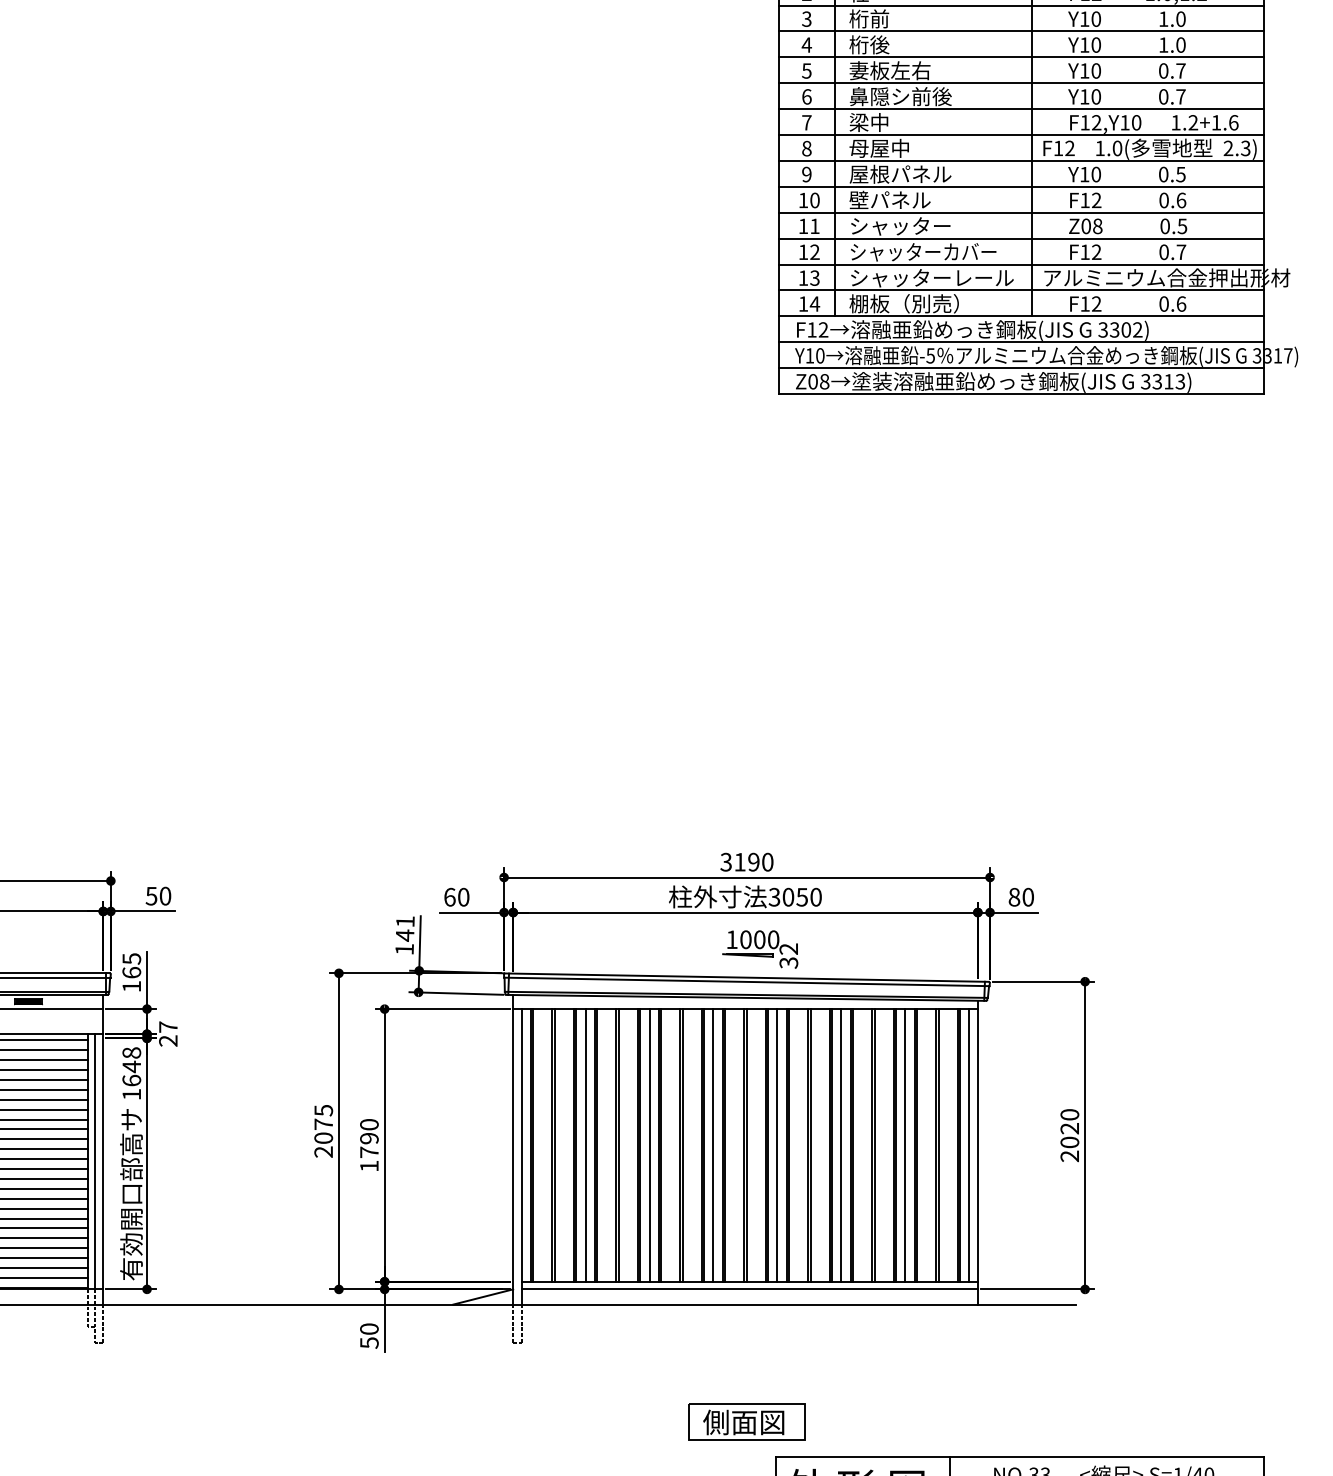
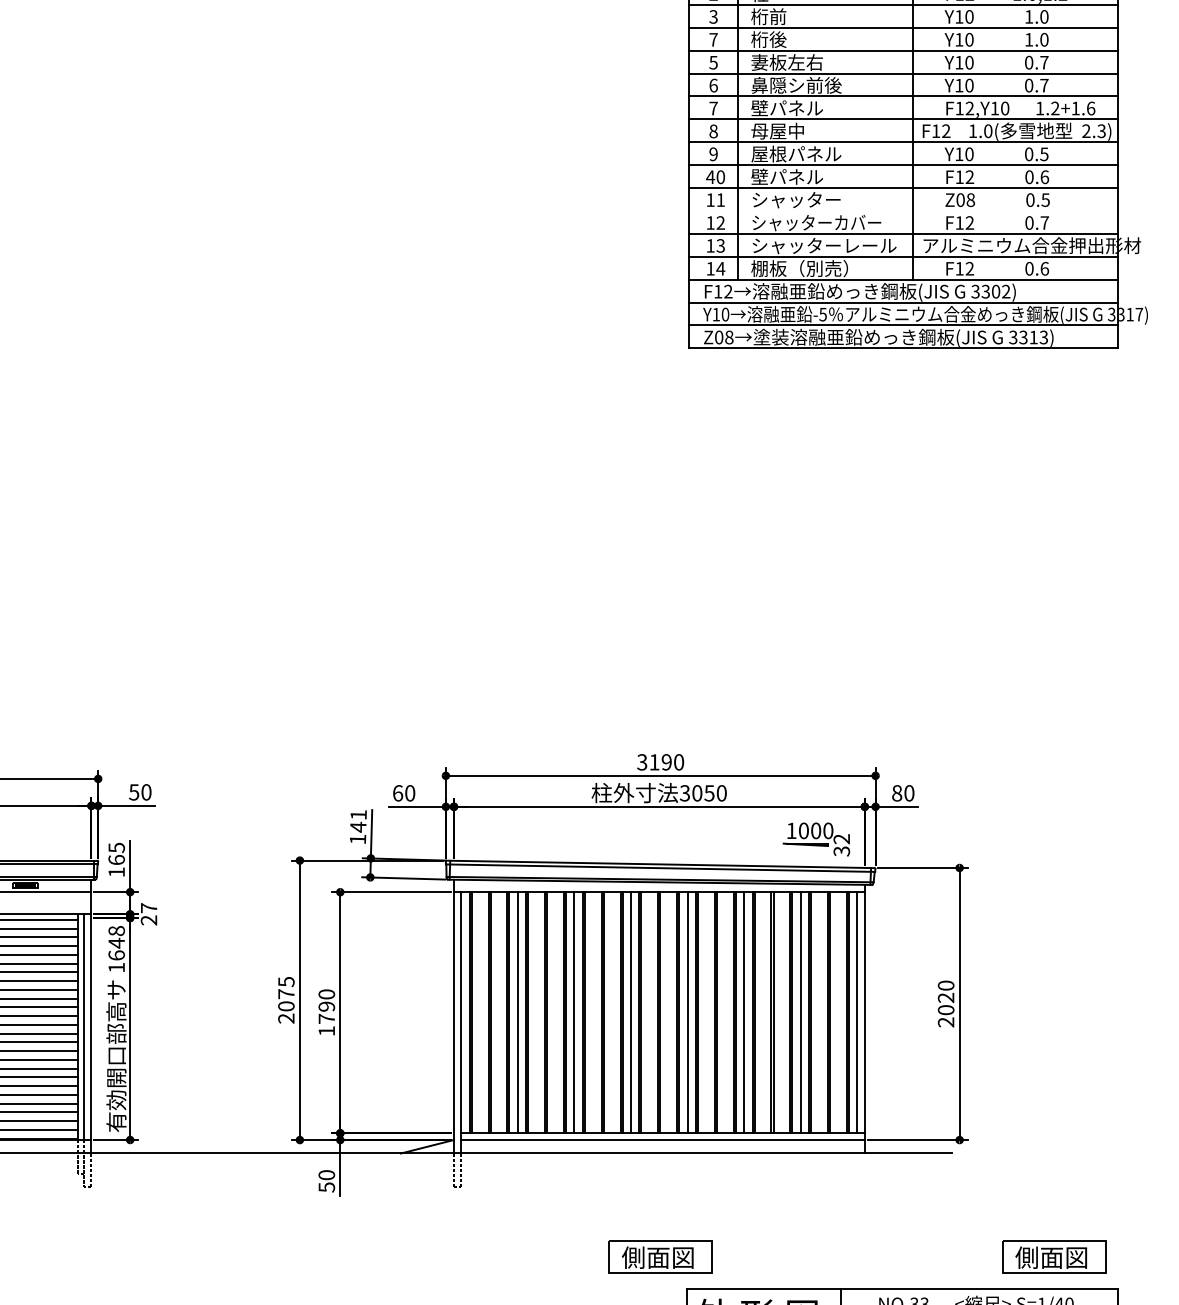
text: (806, 44) -> (713, 39), 4 -> 7
text: (889, 122) -> (786, 108), 梁中 -> 壁パネル
text: (803, 200) -> (710, 177), 10 -> 40
line: (1021, 238) -> (903, 210), removed
part: (760, 949) -> (816, 839), moved
part: (1191, 1421) -> (1053, 1256), added

